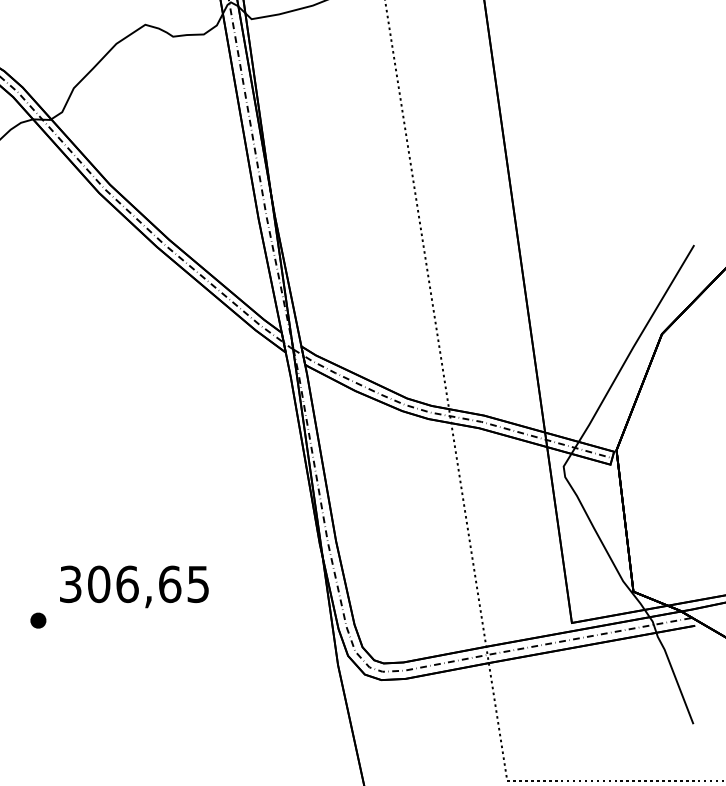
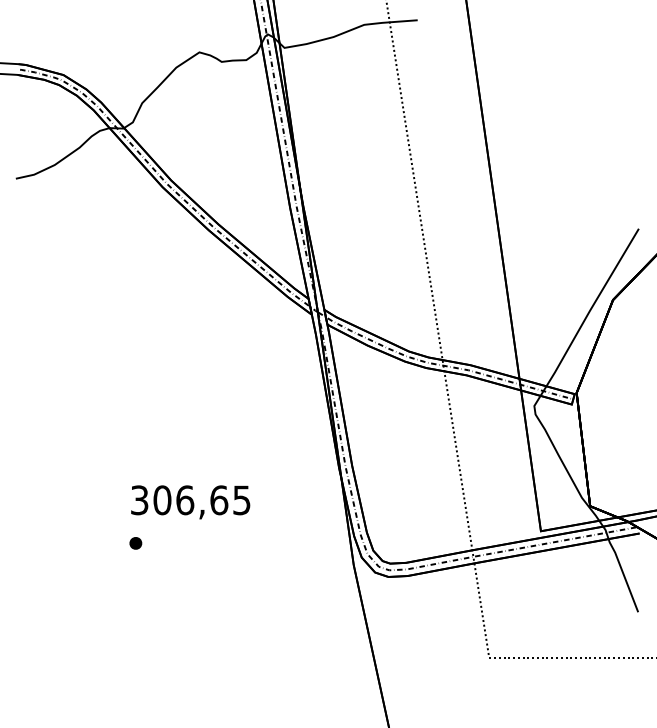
part: (37, 620) -> (135, 543), moved

